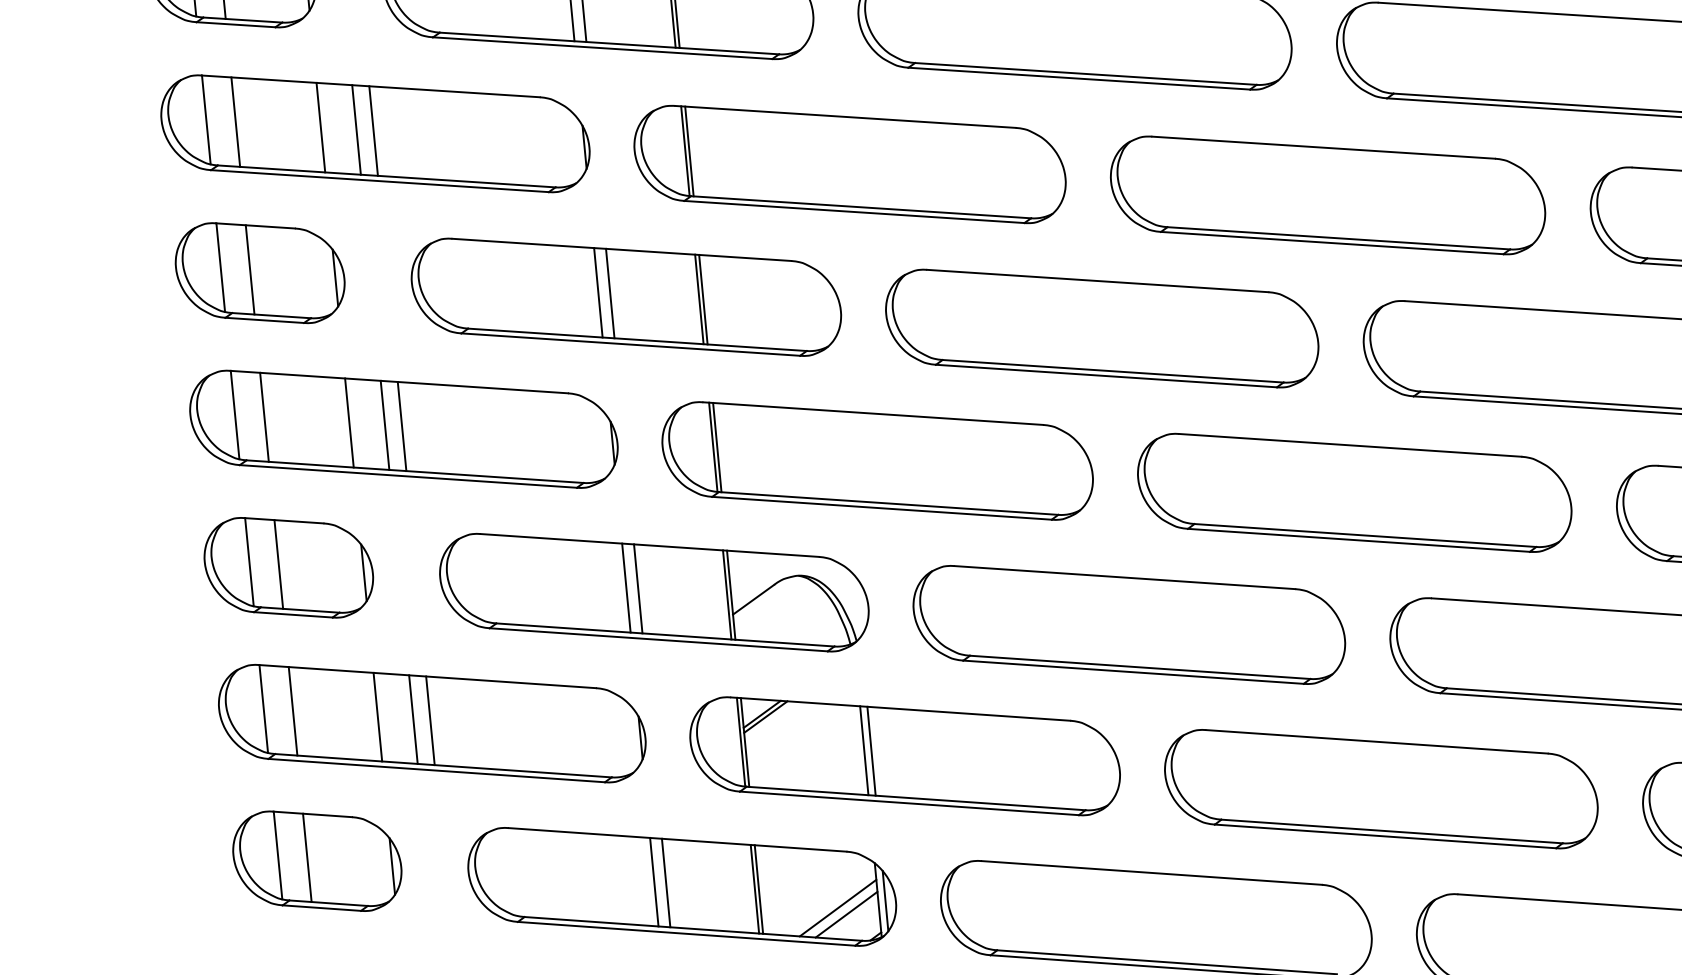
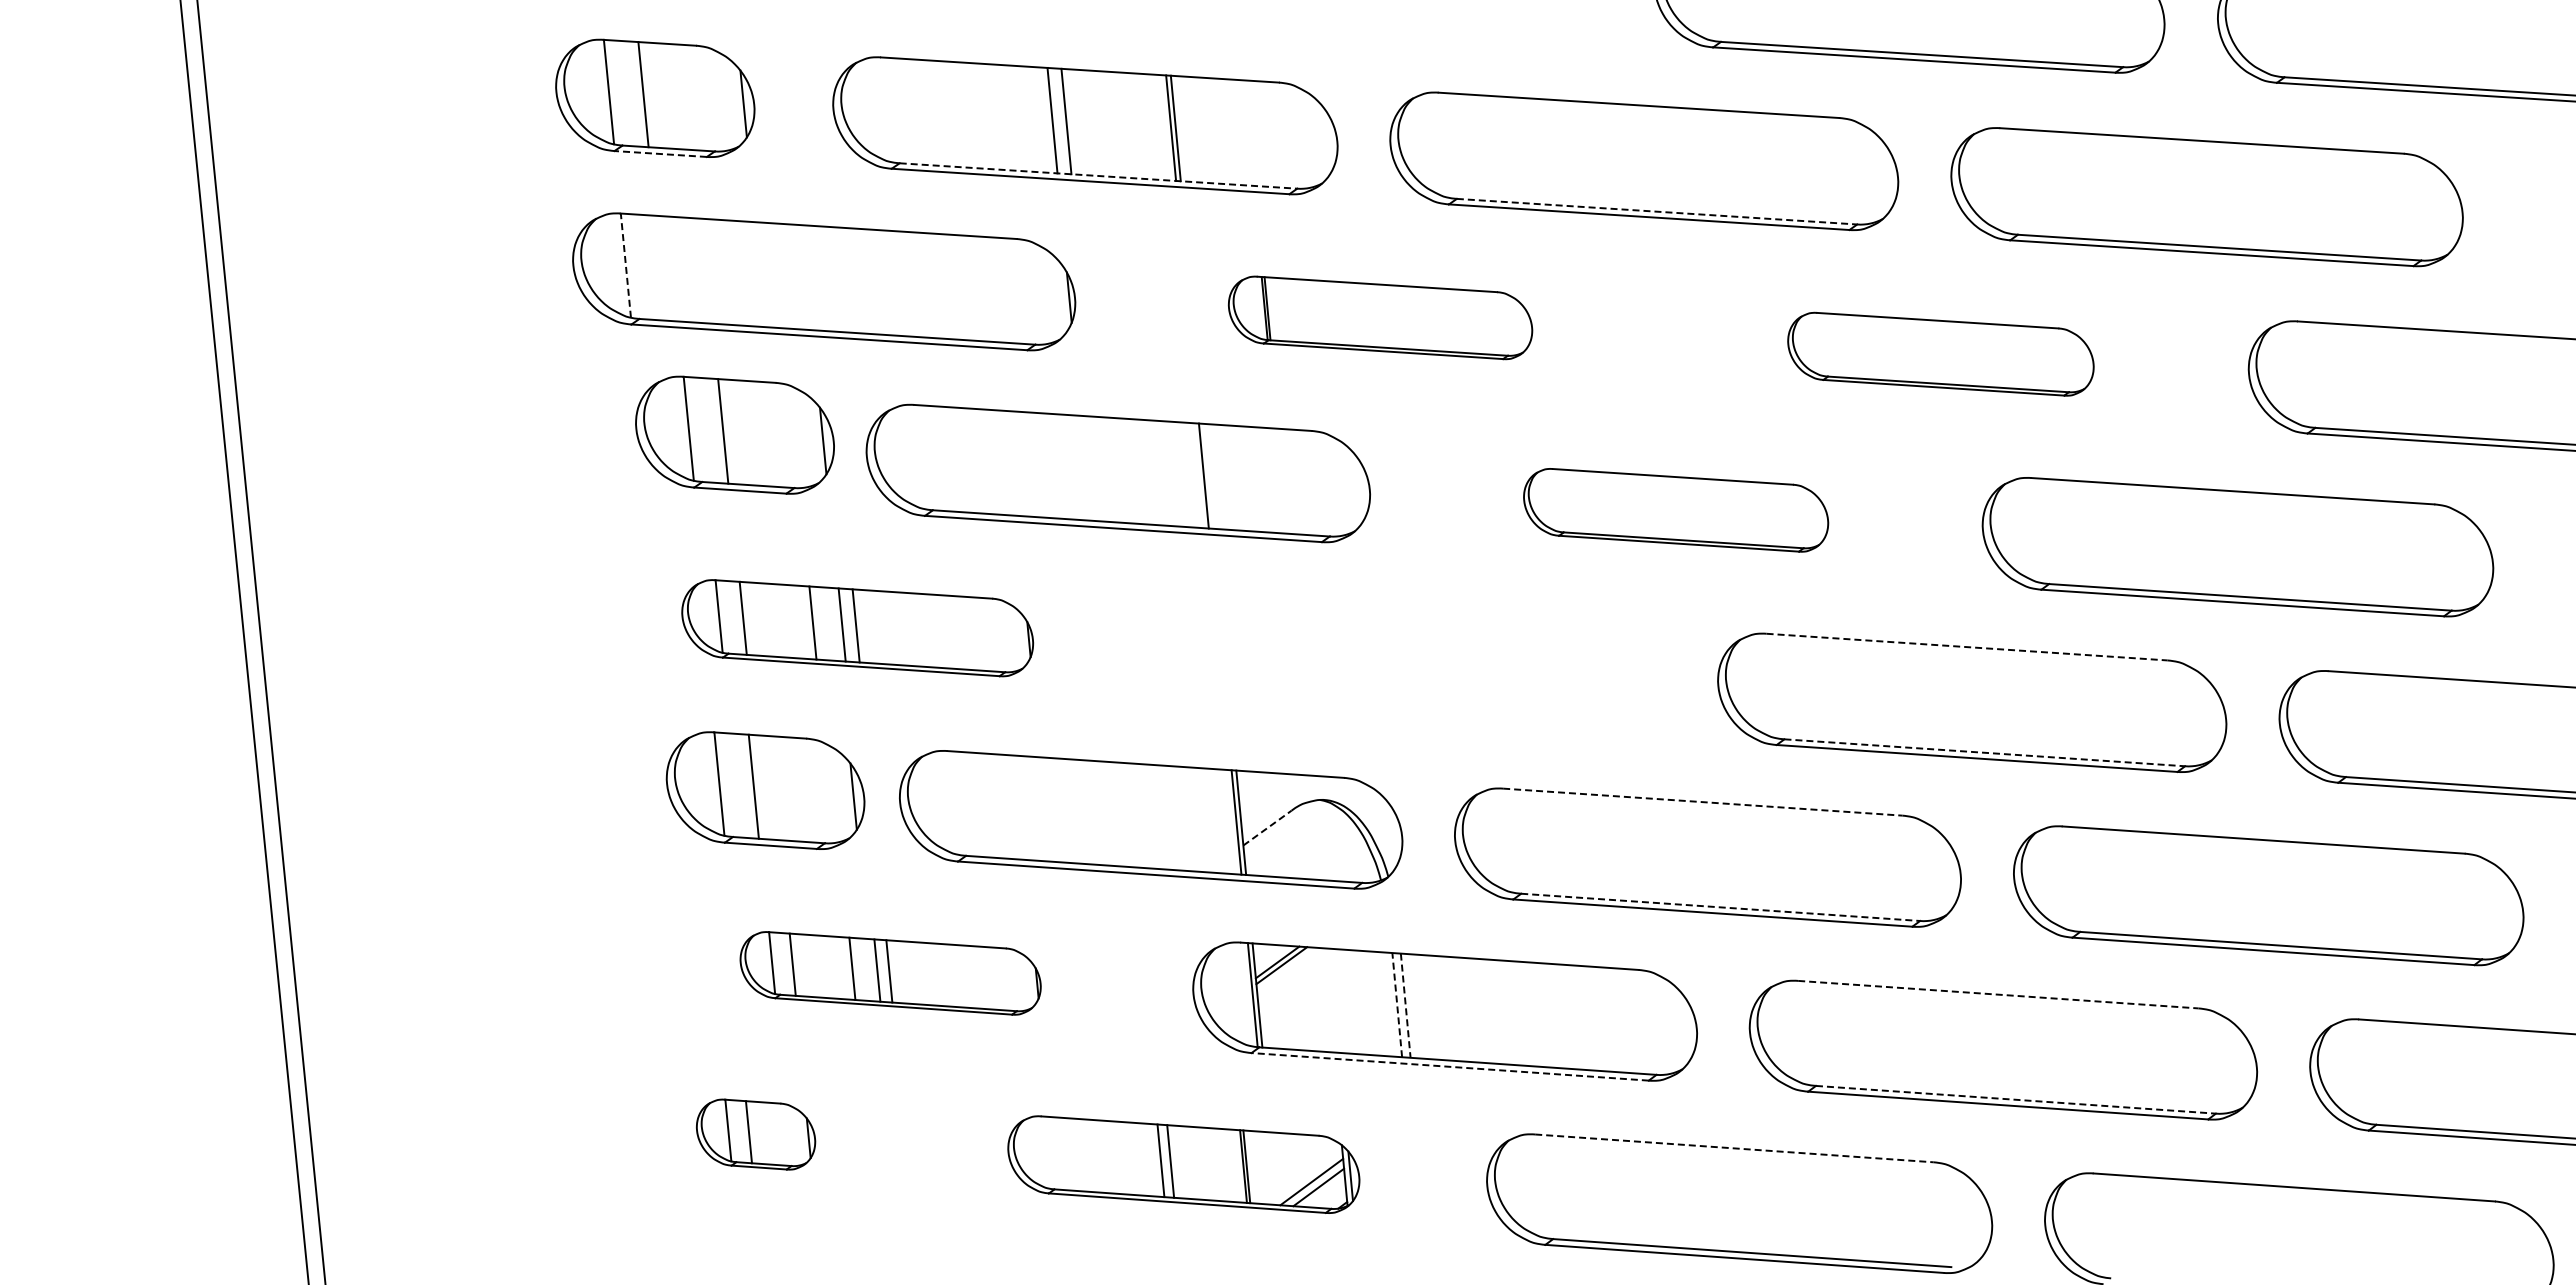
line: (235, 24) -> (660, 153), solid -> dashed
line: (610, 43) -> (1099, 176), solid -> dashed
line: (1086, 73) -> (1657, 211), solid -> dashed
line: (206, 119) -> (625, 265), solid -> dashed
line: (235, 121) -> (660, 267), removed
line: (321, 127) -> (760, 274), removed
line: (356, 129) -> (801, 276), removed
line: (373, 130) -> (821, 278), removed
part: (850, 164) -> (1380, 317), size x0.6
part: (1327, 195) -> (1940, 354), size x0.6
part: (259, 272) -> (734, 434), moved
line: (598, 292) -> (1085, 467), removed
line: (610, 293) -> (1099, 468), removed
line: (703, 298) -> (1208, 475), removed
part: (1101, 328) -> (1675, 510), size x0.6
part: (403, 428) -> (857, 627), size x0.7
line: (1350, 445) -> (1967, 647), solid -> dashed
part: (877, 461) -> (1412, 665), removed
line: (1365, 535) -> (1984, 752), solid -> dashed
part: (288, 567) -> (765, 790), moved
line: (1125, 577) -> (1703, 802), solid -> dashed
line: (626, 588) -> (1118, 814), removed
line: (638, 588) -> (1132, 815), removed
line: (753, 600) -> (1267, 828), solid -> dashed
line: (1140, 667) -> (1720, 907), solid -> dashed
part: (432, 723) -> (890, 973), size x0.6
line: (1377, 741) -> (1998, 994), solid -> dashed
line: (864, 750) -> (1397, 1004), solid -> dashed
line: (871, 751) -> (1405, 1006), solid -> dashed
line: (908, 803) -> (1449, 1066), solid -> dashed
line: (1392, 831) -> (2016, 1099), solid -> dashed
part: (316, 861) -> (755, 1134), size x0.6
line: (1151, 873) -> (1734, 1148), solid -> dashed
part: (681, 886) -> (1183, 1164), size x0.7

